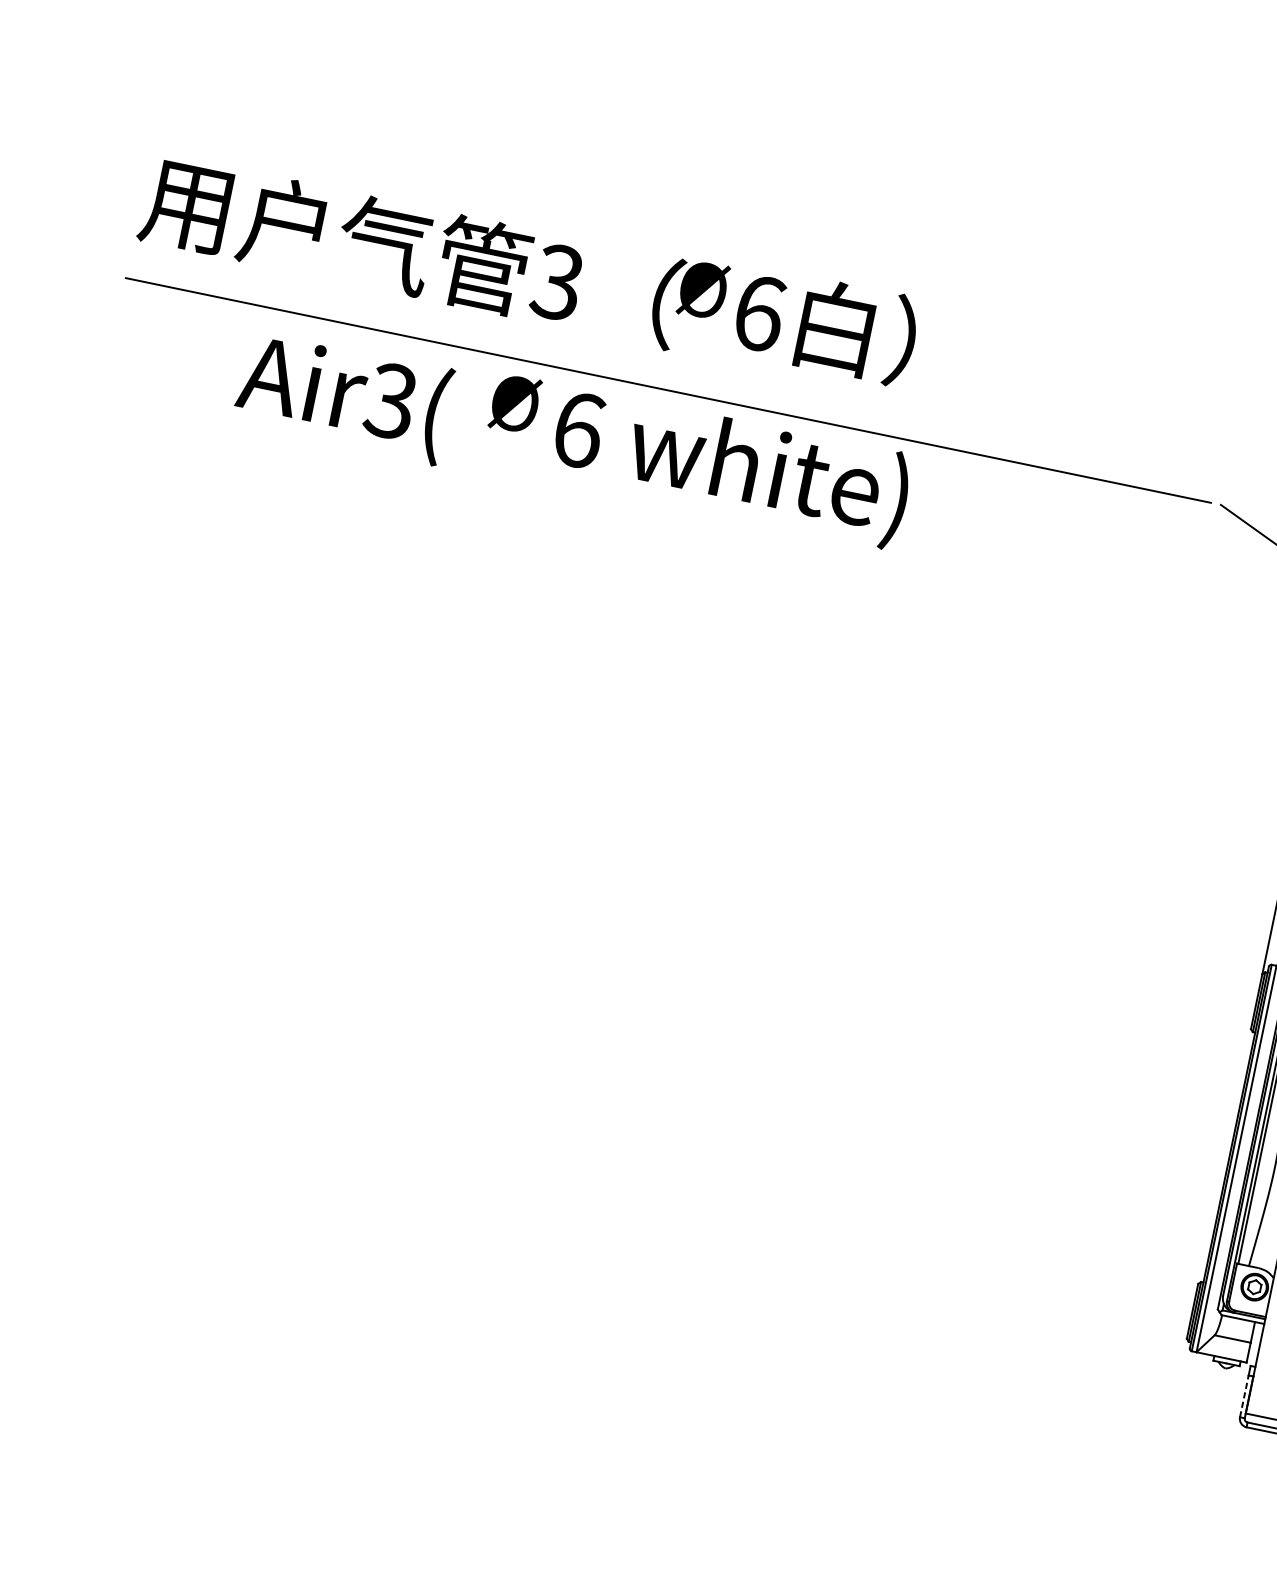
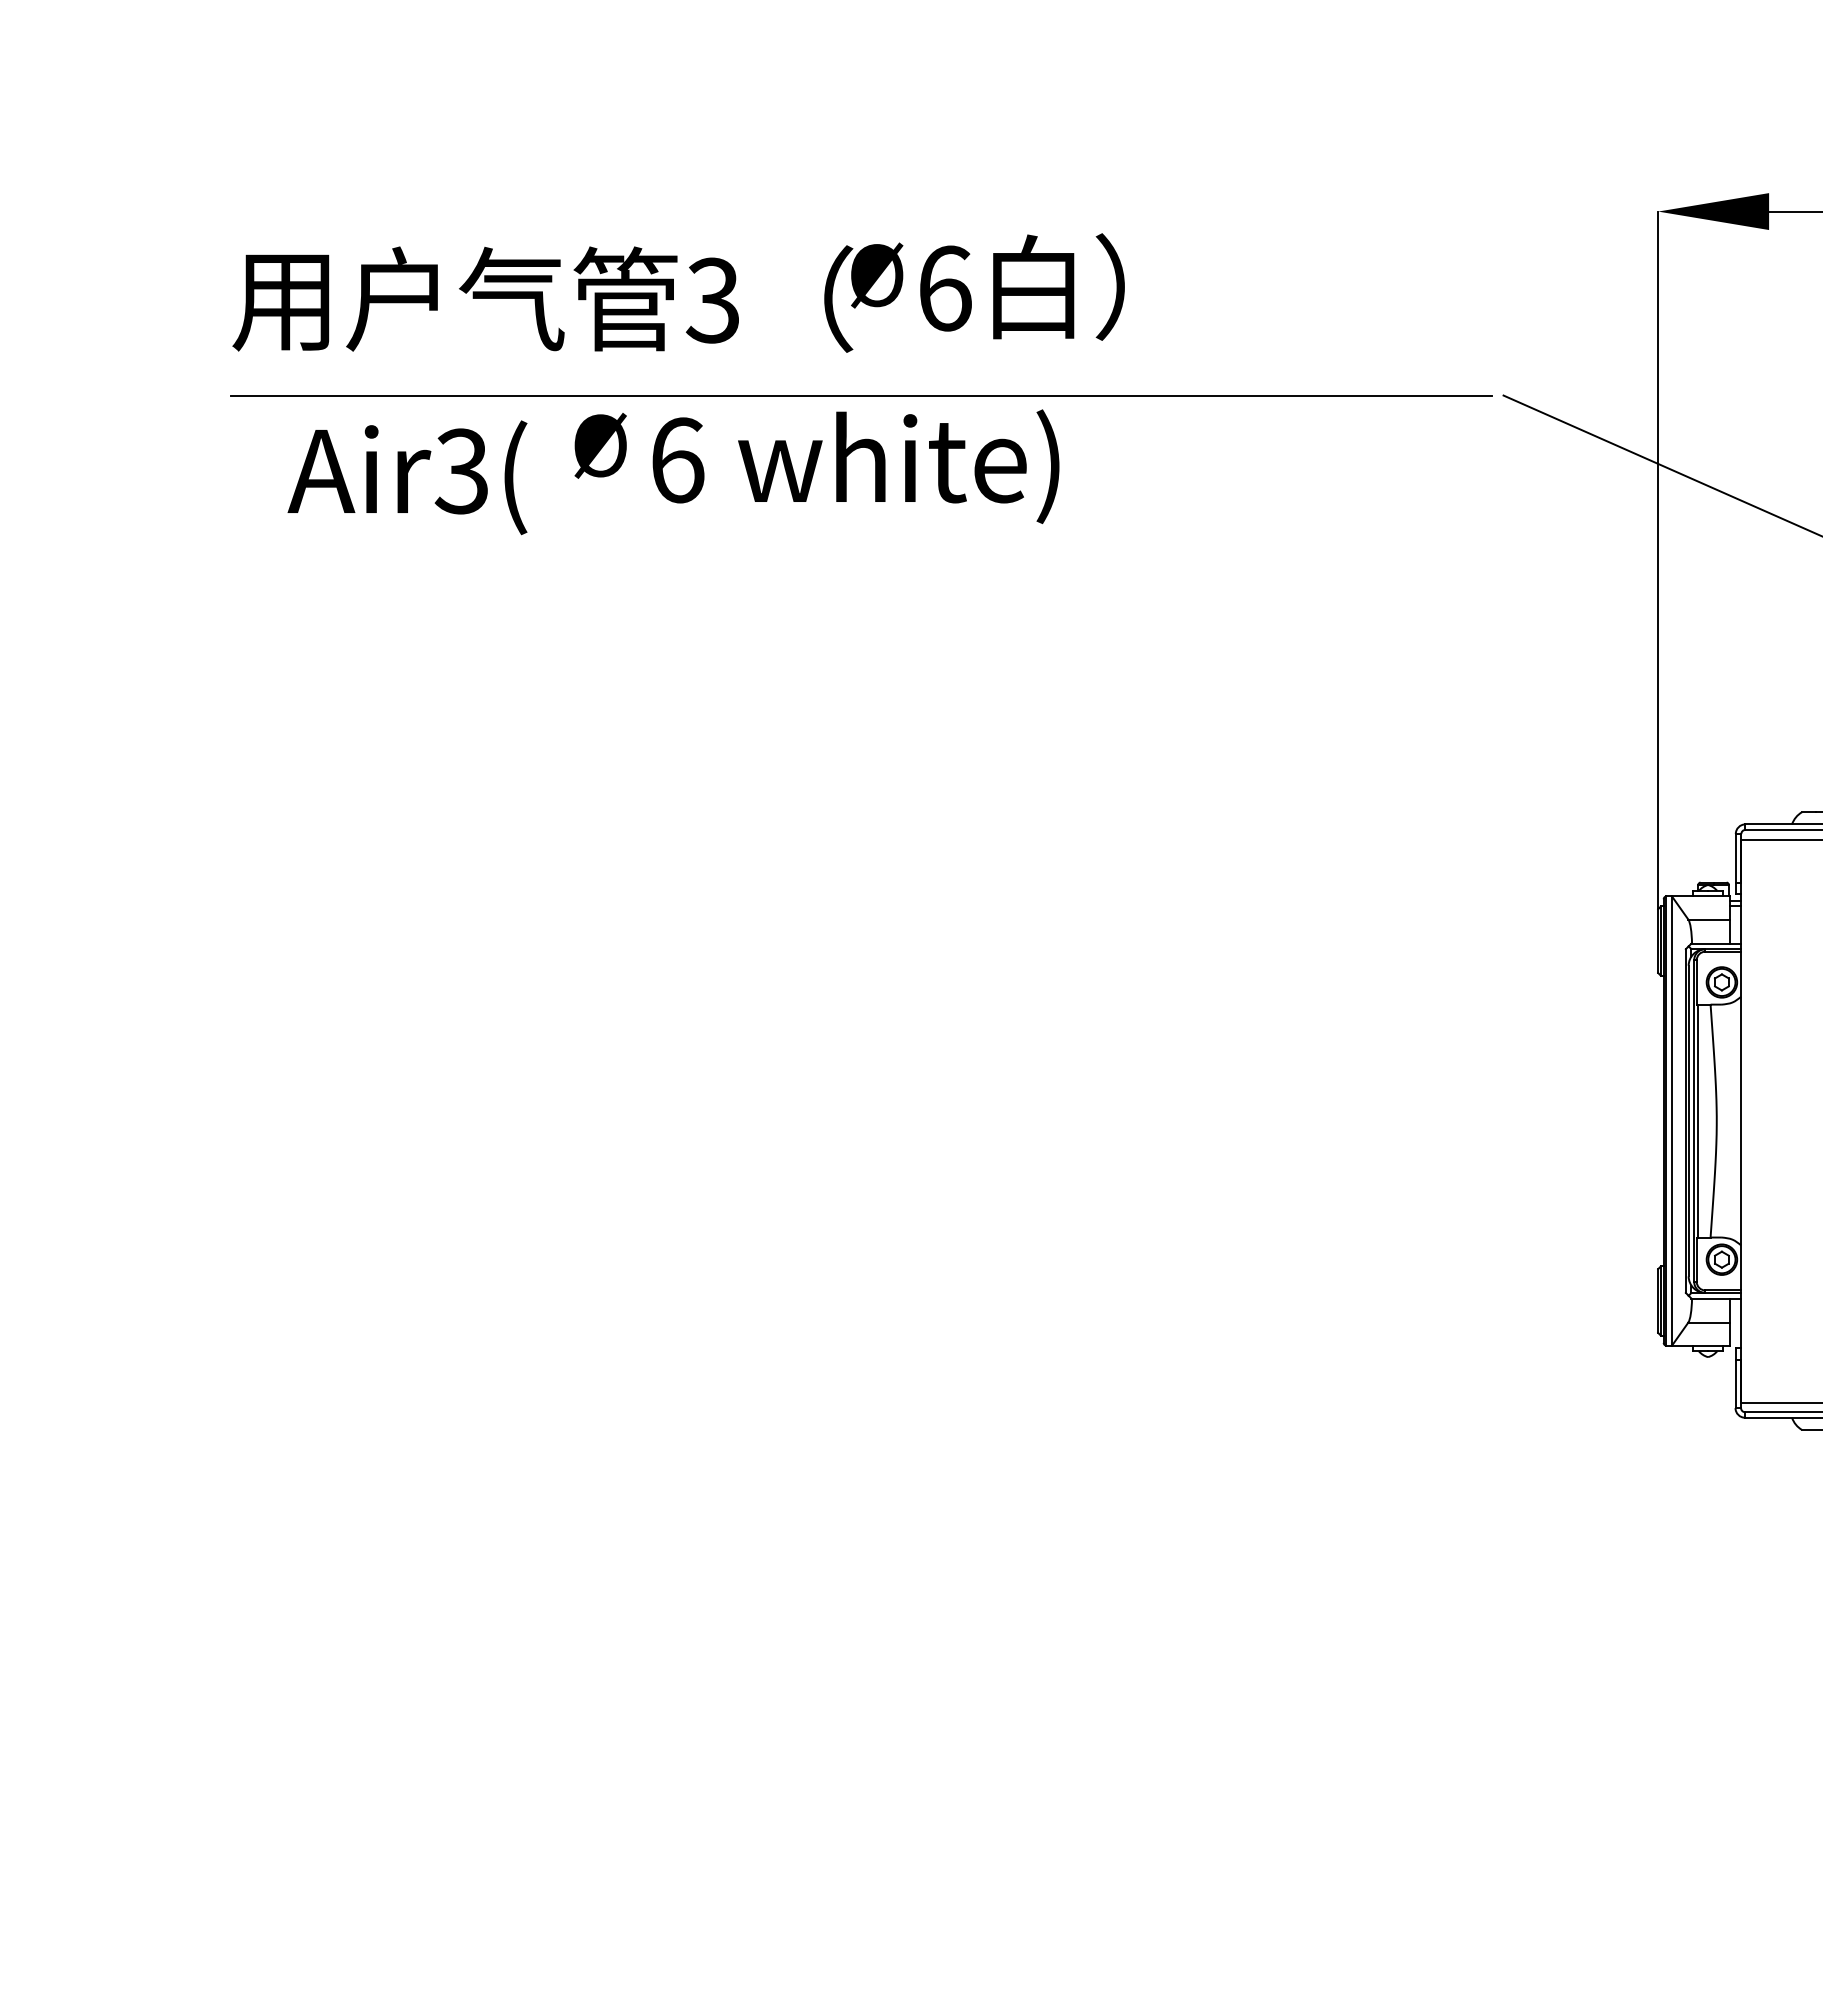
text: (573, 439) -> (673, 472), moved
line: (1244, 1396) -> (1735, 1383), dashed -> solid

